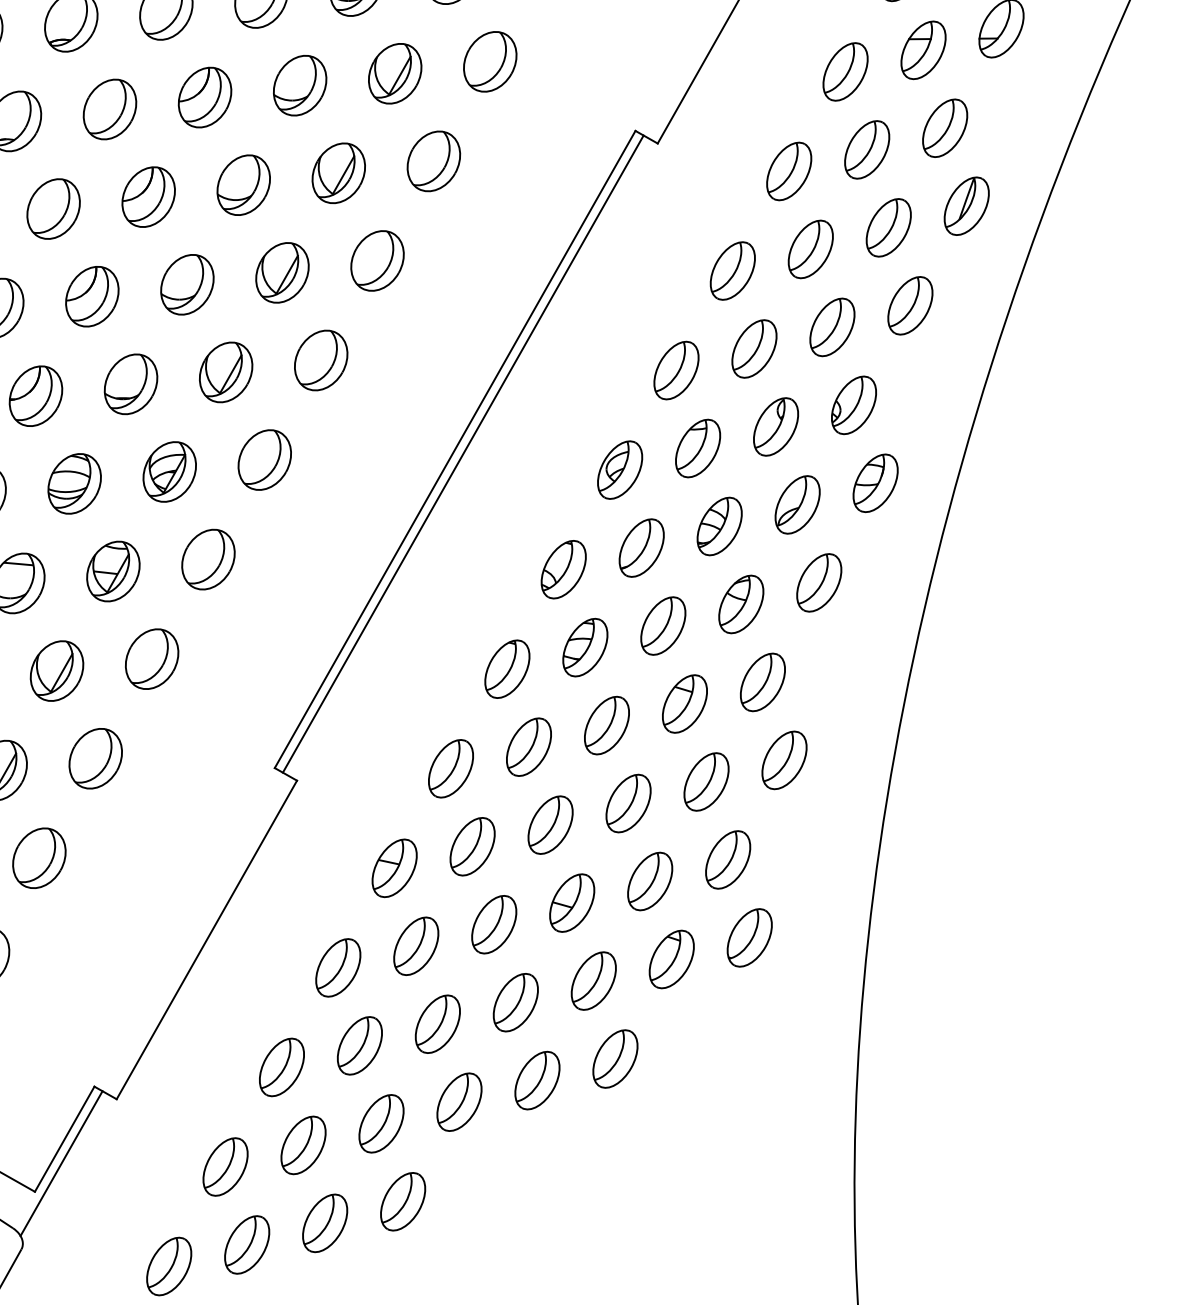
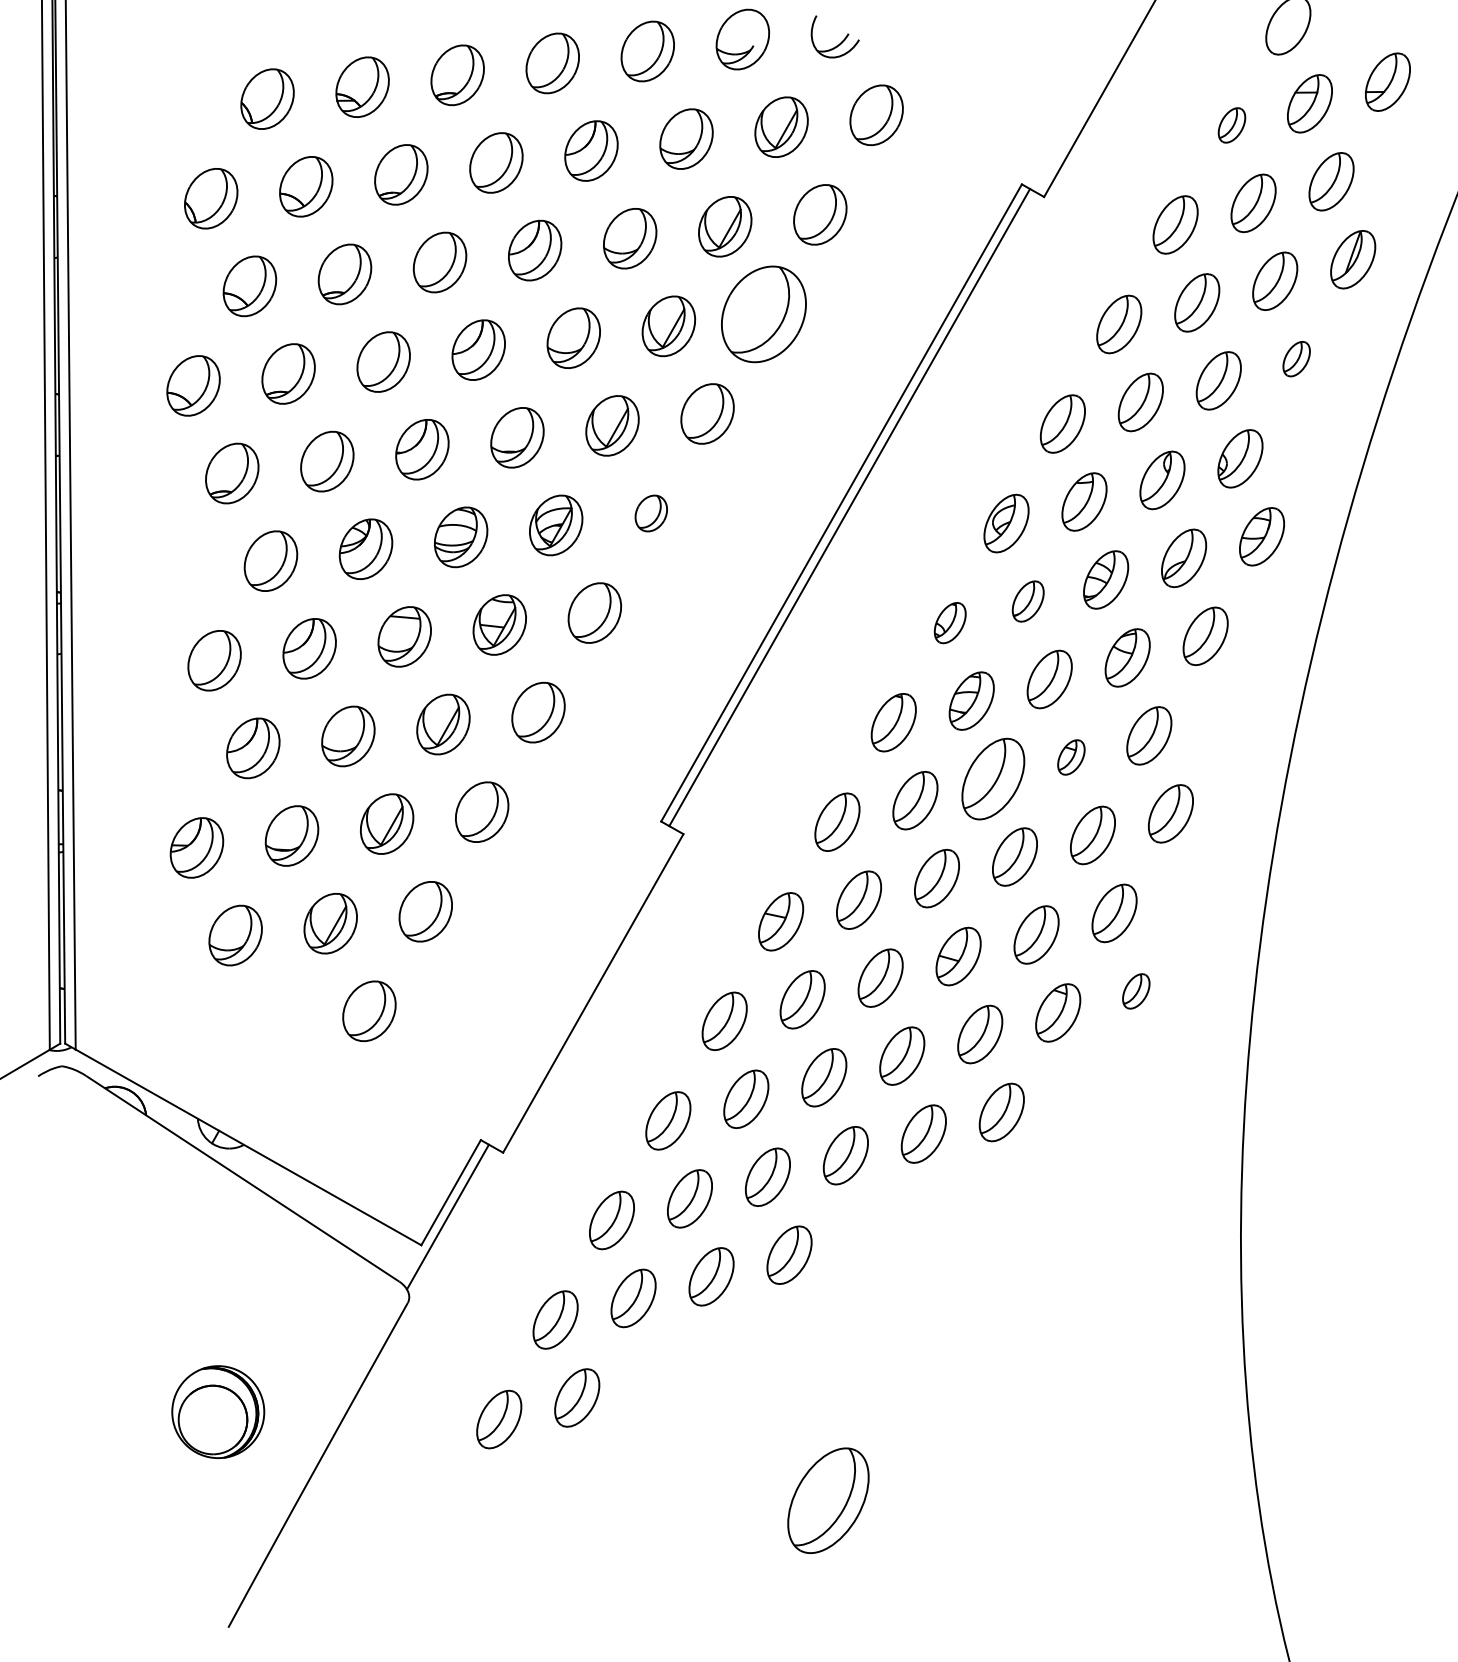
part: (845, 72) -> (1231, 125), size x0.6
part: (377, 261) -> (763, 314), size x1.6
part: (910, 305) -> (1296, 358), size x0.6
part: (265, 460) -> (651, 513), size x0.6
part: (642, 548) -> (1028, 601), size x0.7
part: (564, 569) -> (950, 622), size x0.7
part: (685, 704) -> (1071, 757), size x0.6
part: (607, 725) -> (993, 778), size x1.4
part: (750, 938) -> (1136, 991), size x0.6

